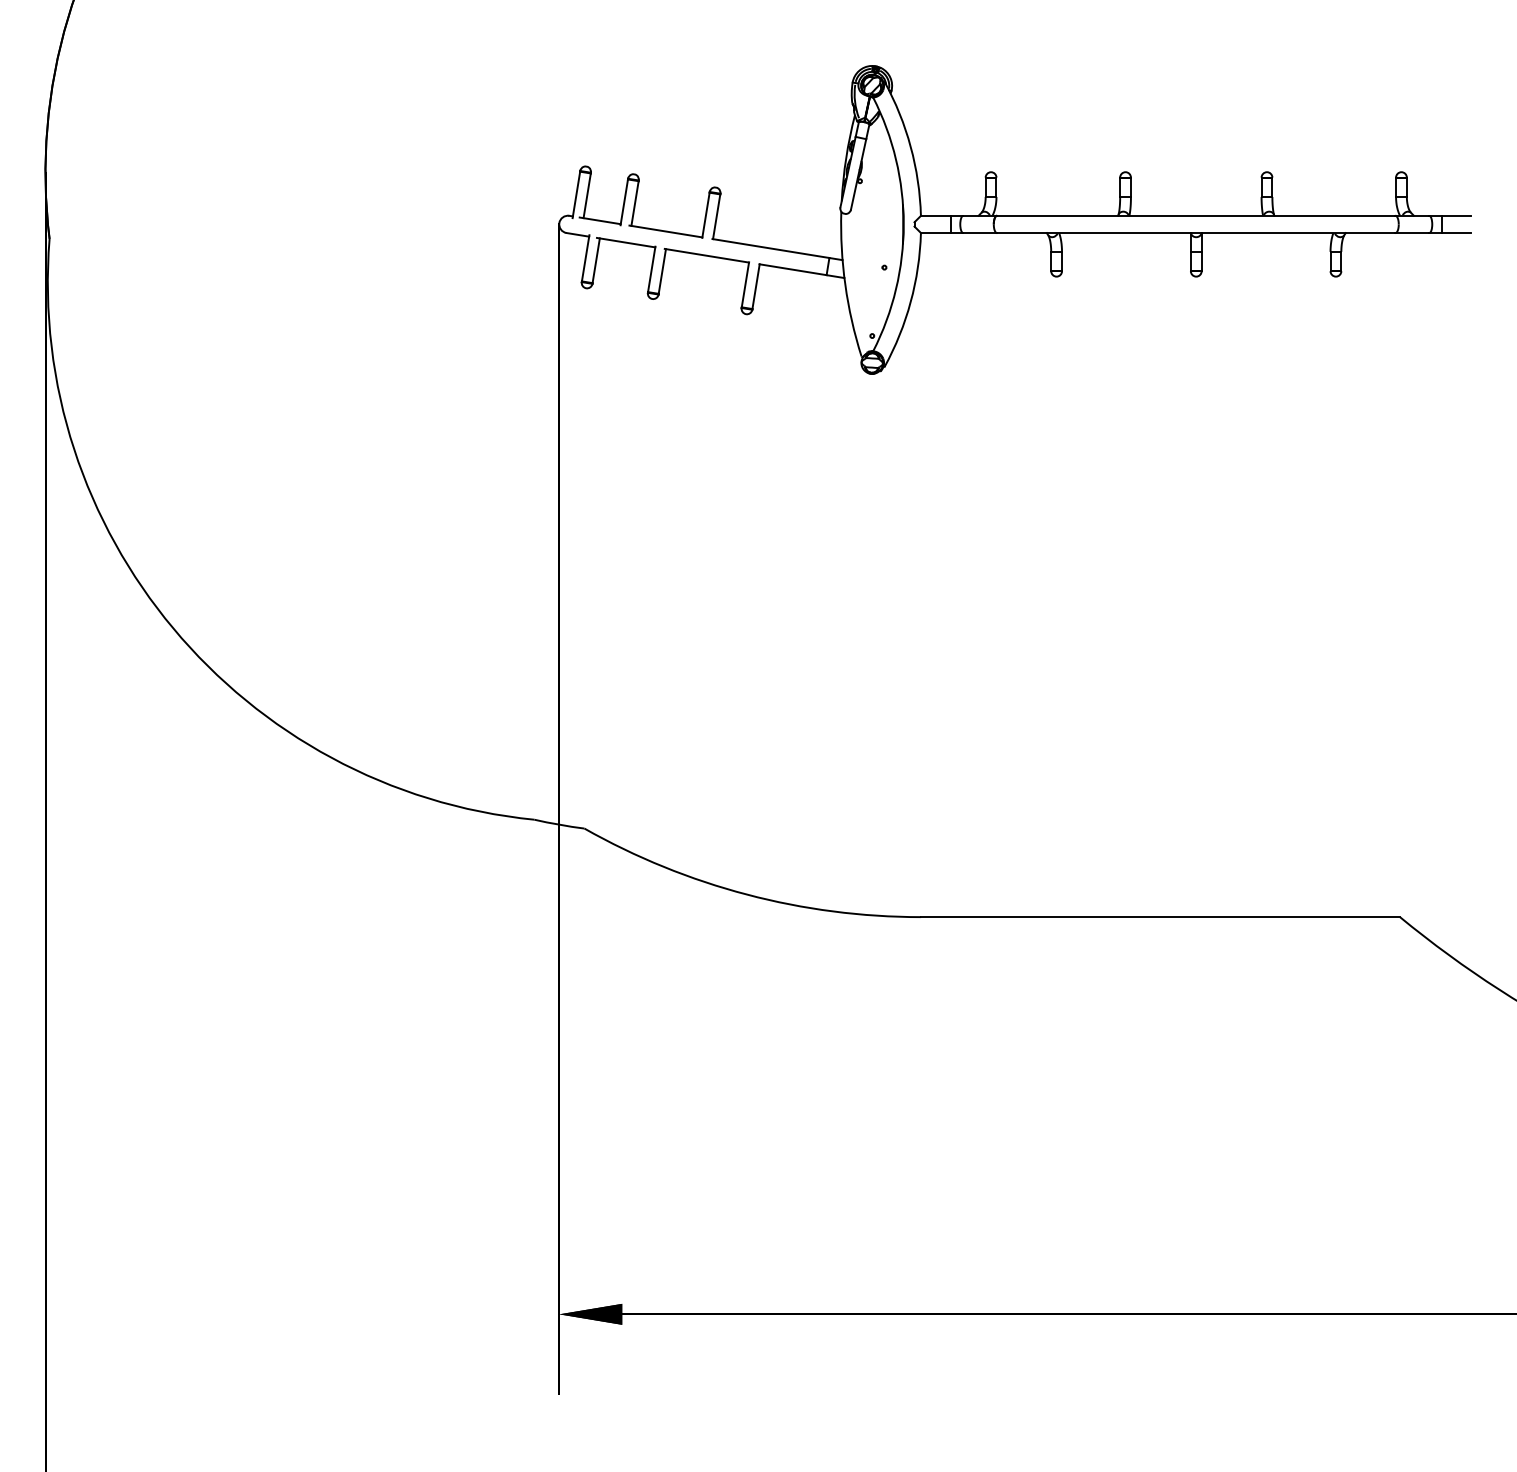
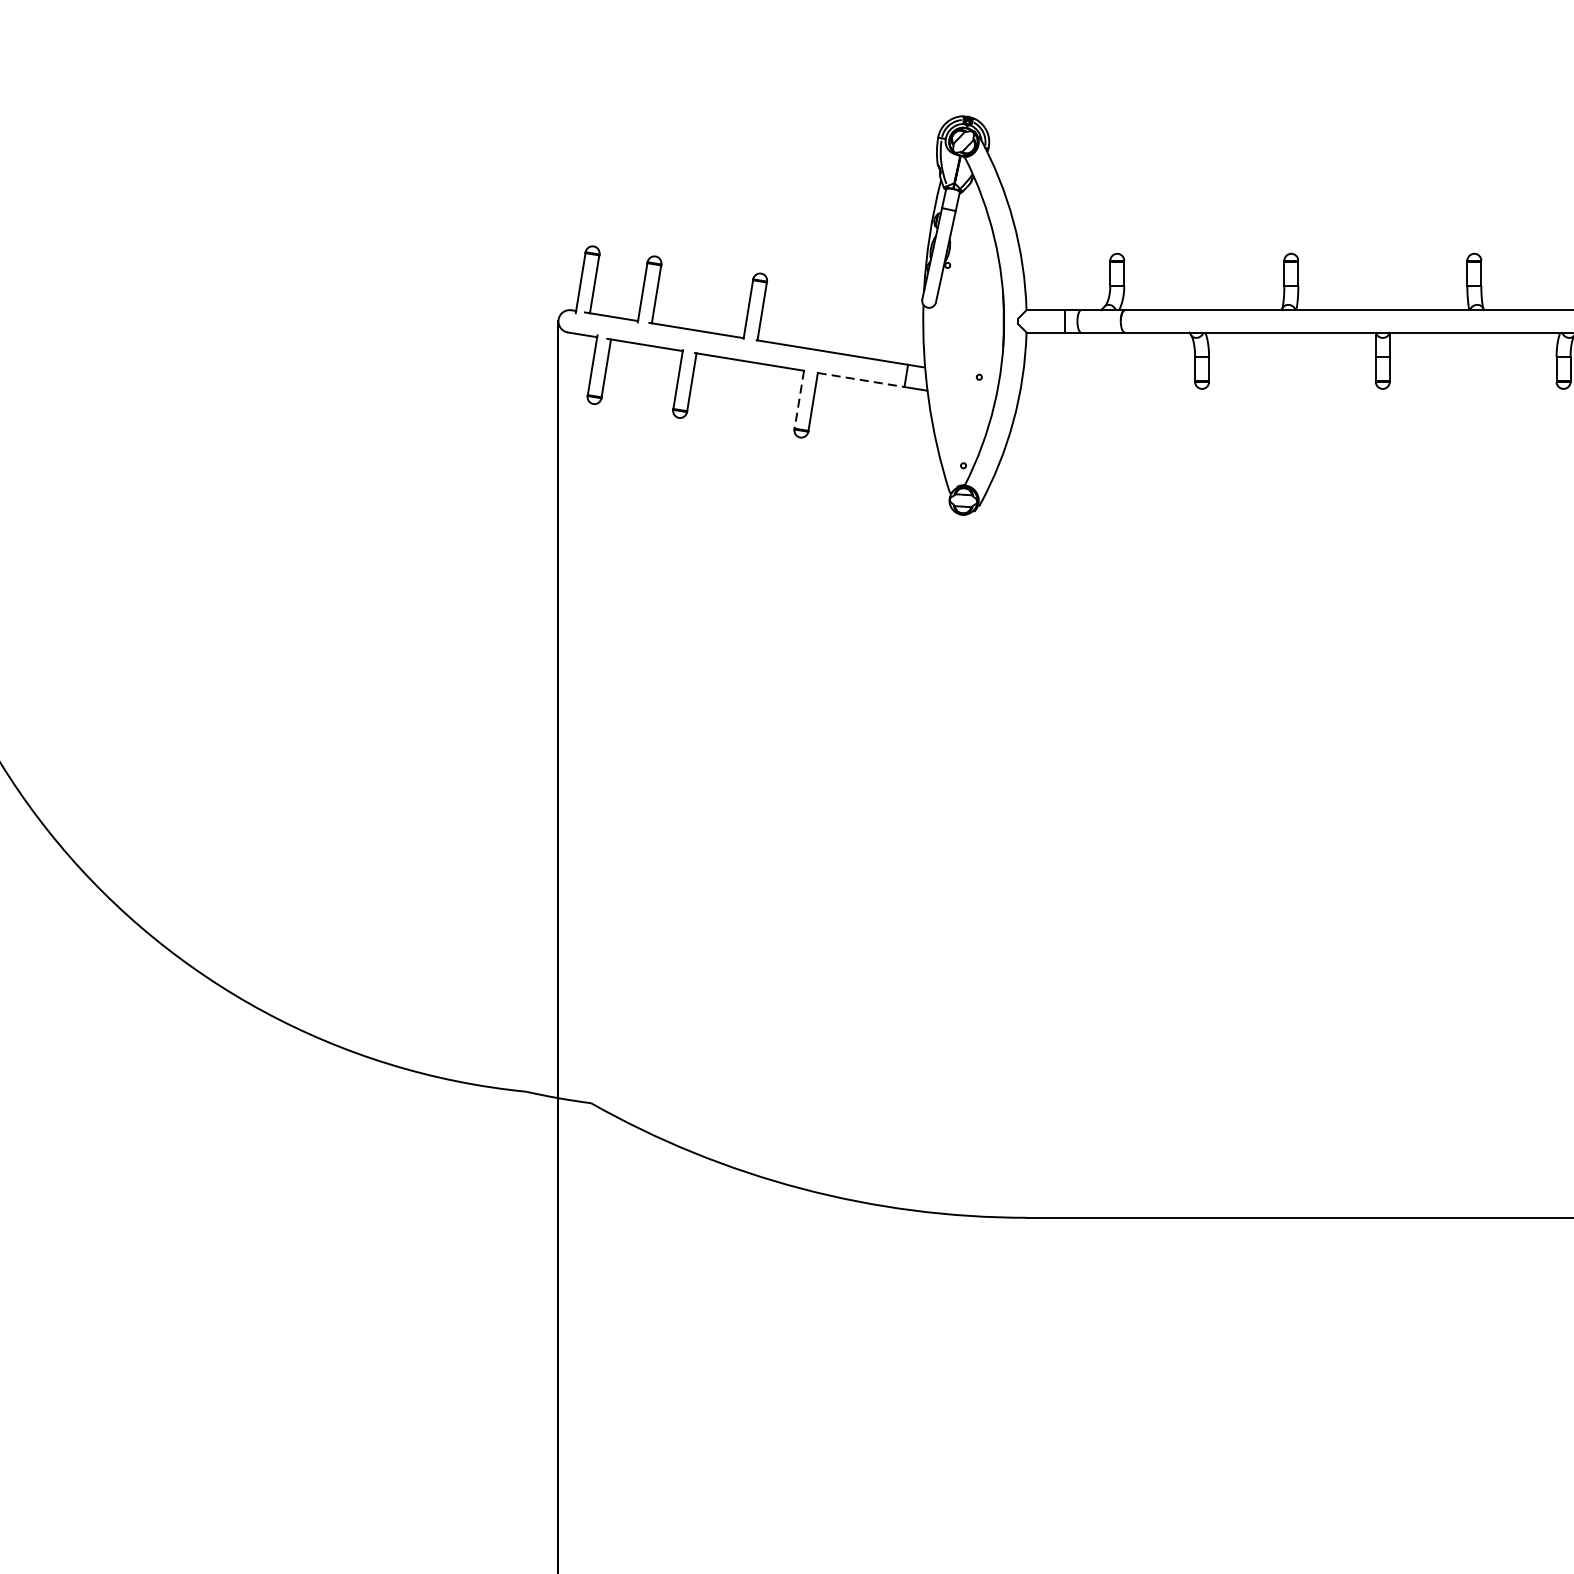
line: (793, 269) -> (861, 379), solid -> dashed
line: (745, 284) -> (799, 399), solid -> dashed

